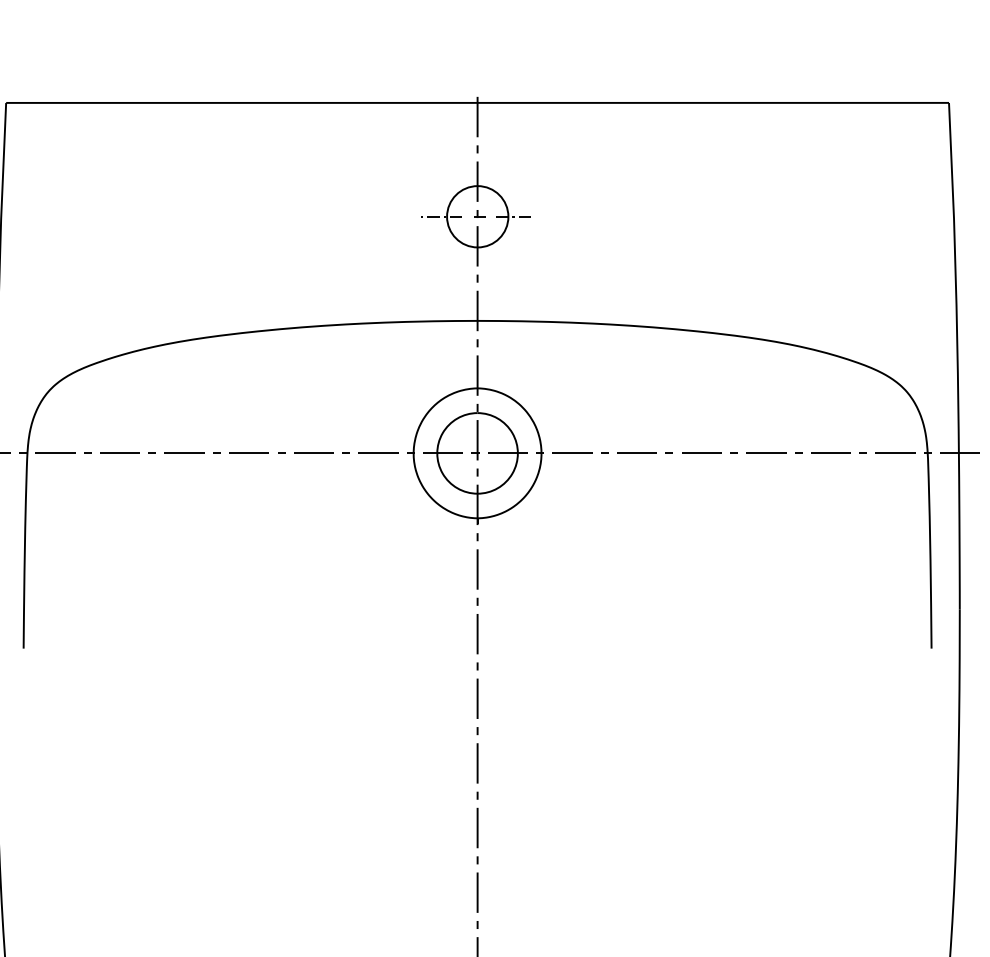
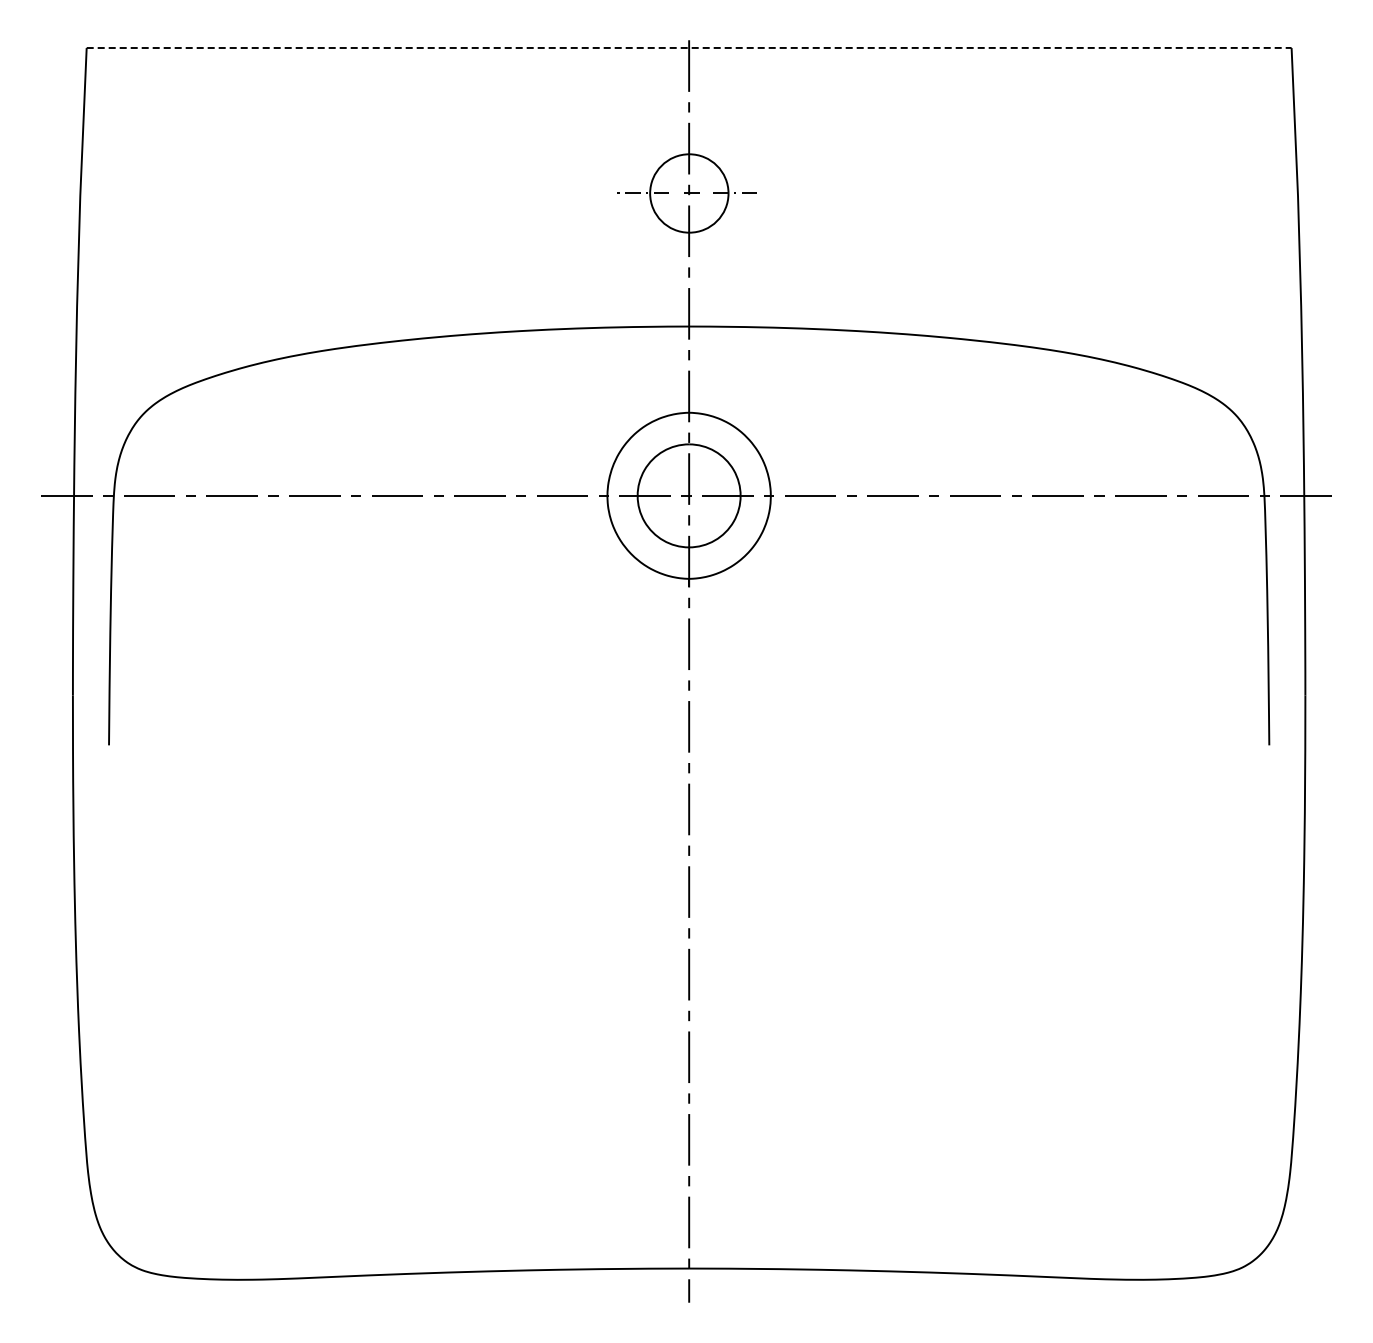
line: (477, 102) -> (689, 47), solid -> dashed

